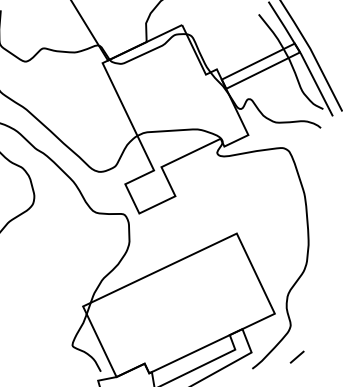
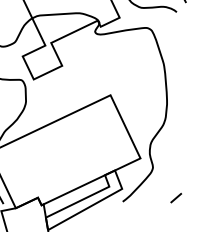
line: (296, 356) -> (175, 197), moved

